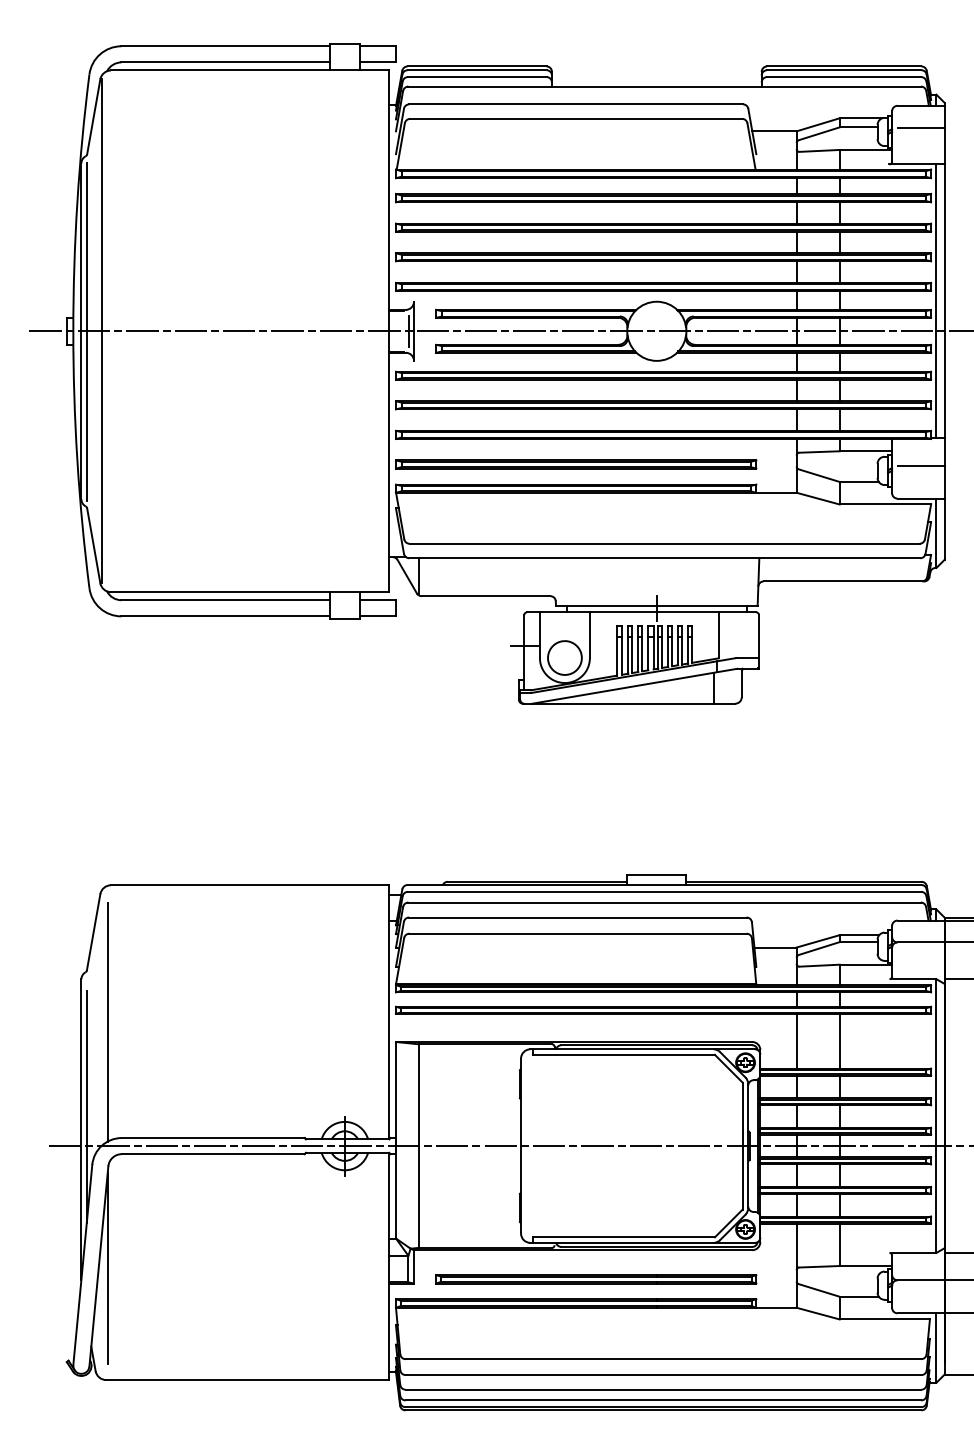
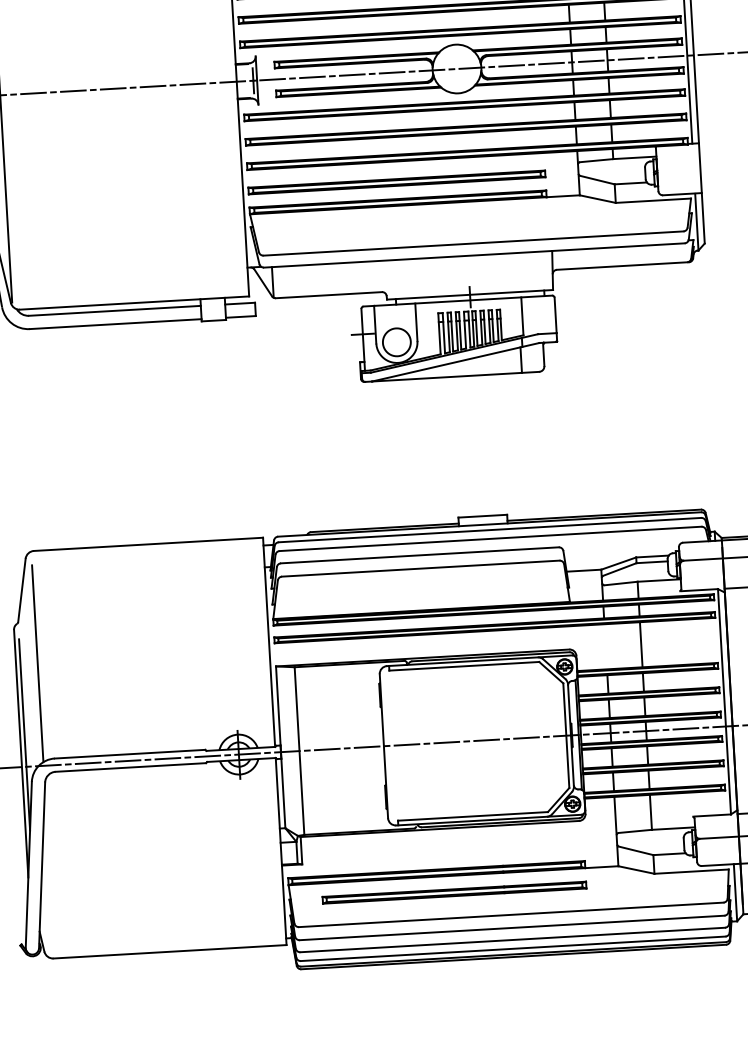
line: (920, 465) -> (680, 166), removed
line: (796, 1040) -> (605, 646), removed
line: (107, 1268) -> (49, 866), removed
part: (596, 1279) -> (454, 892), moved

